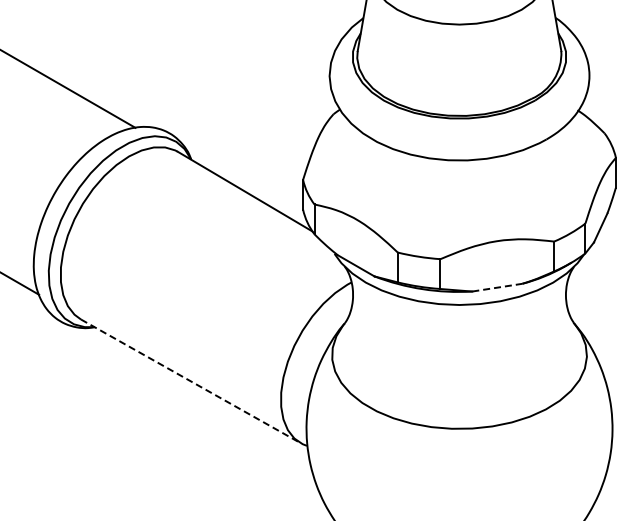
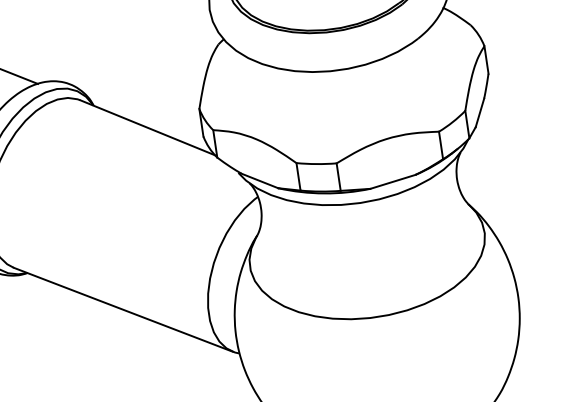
line: (497, 287) -> (393, 181), dashed -> solid
line: (191, 381) -> (124, 309), dashed -> solid

